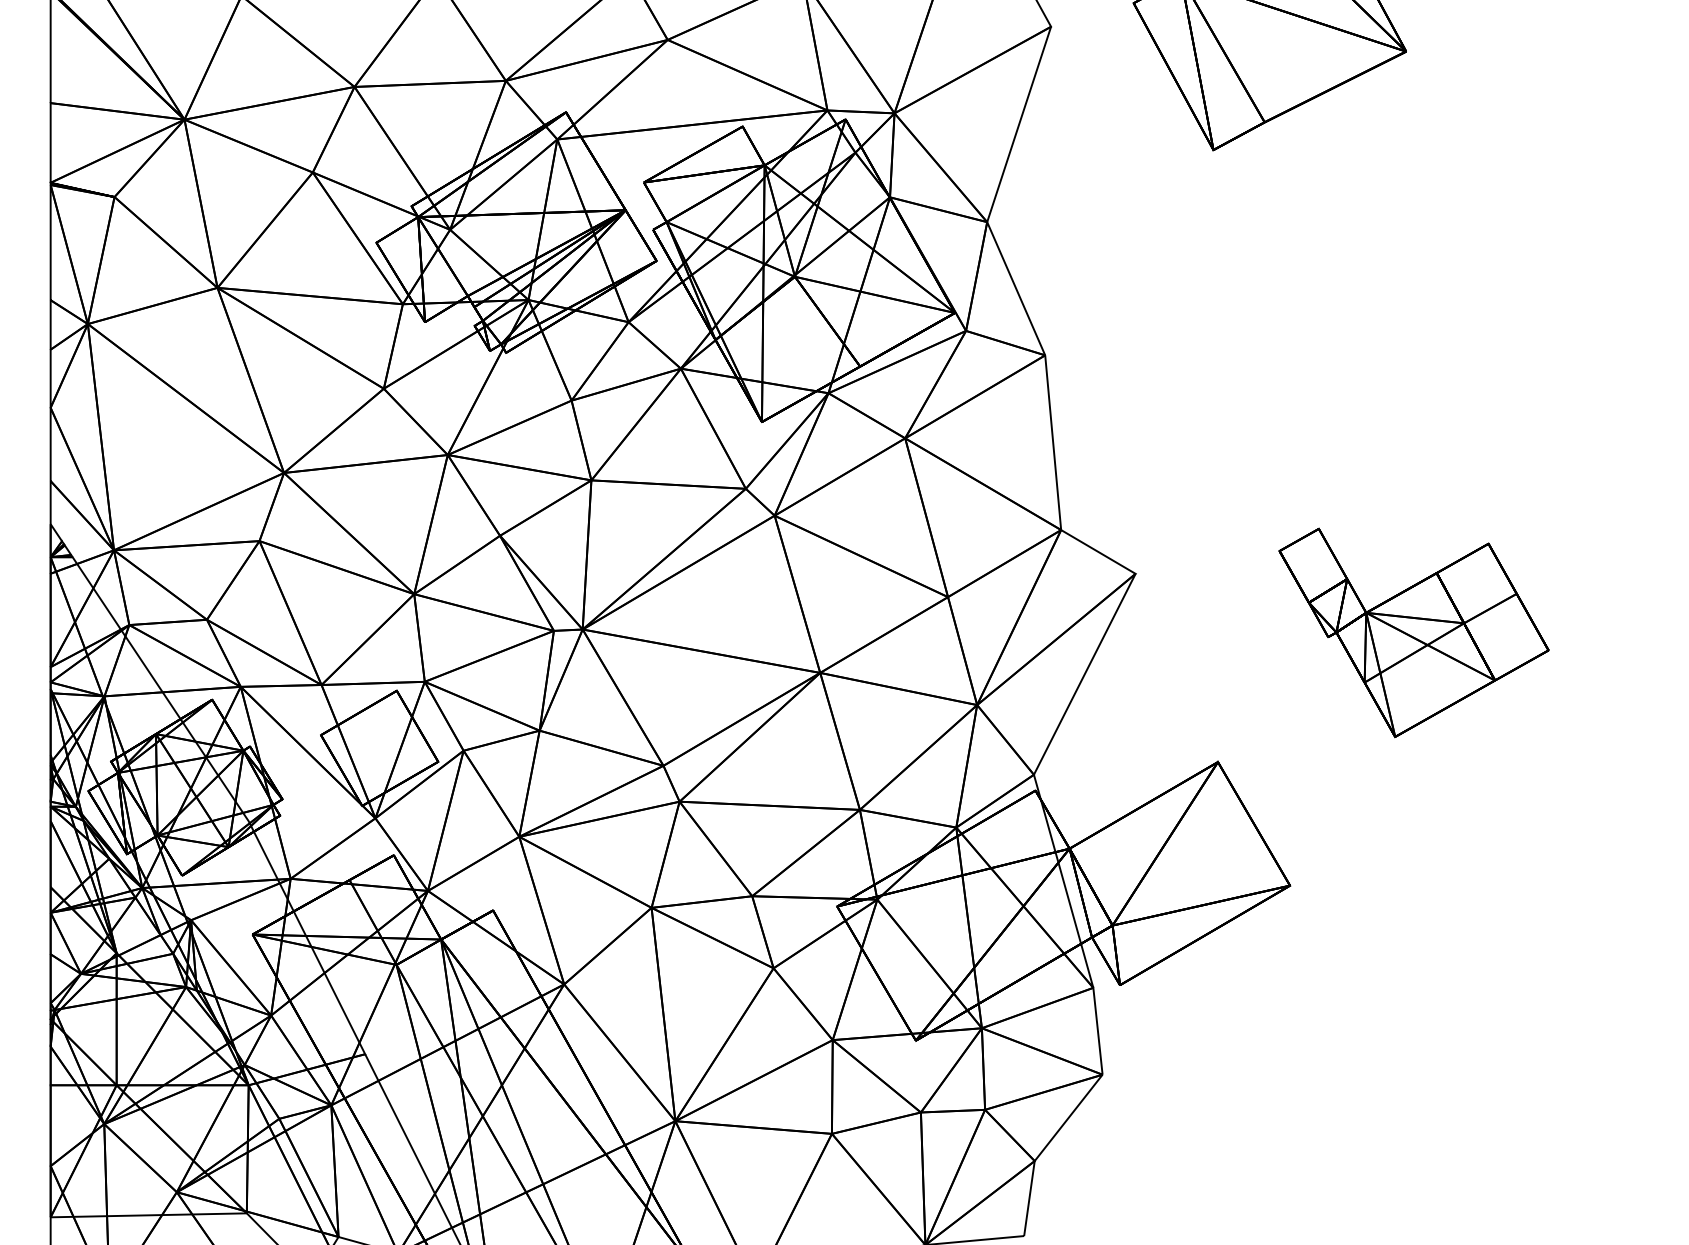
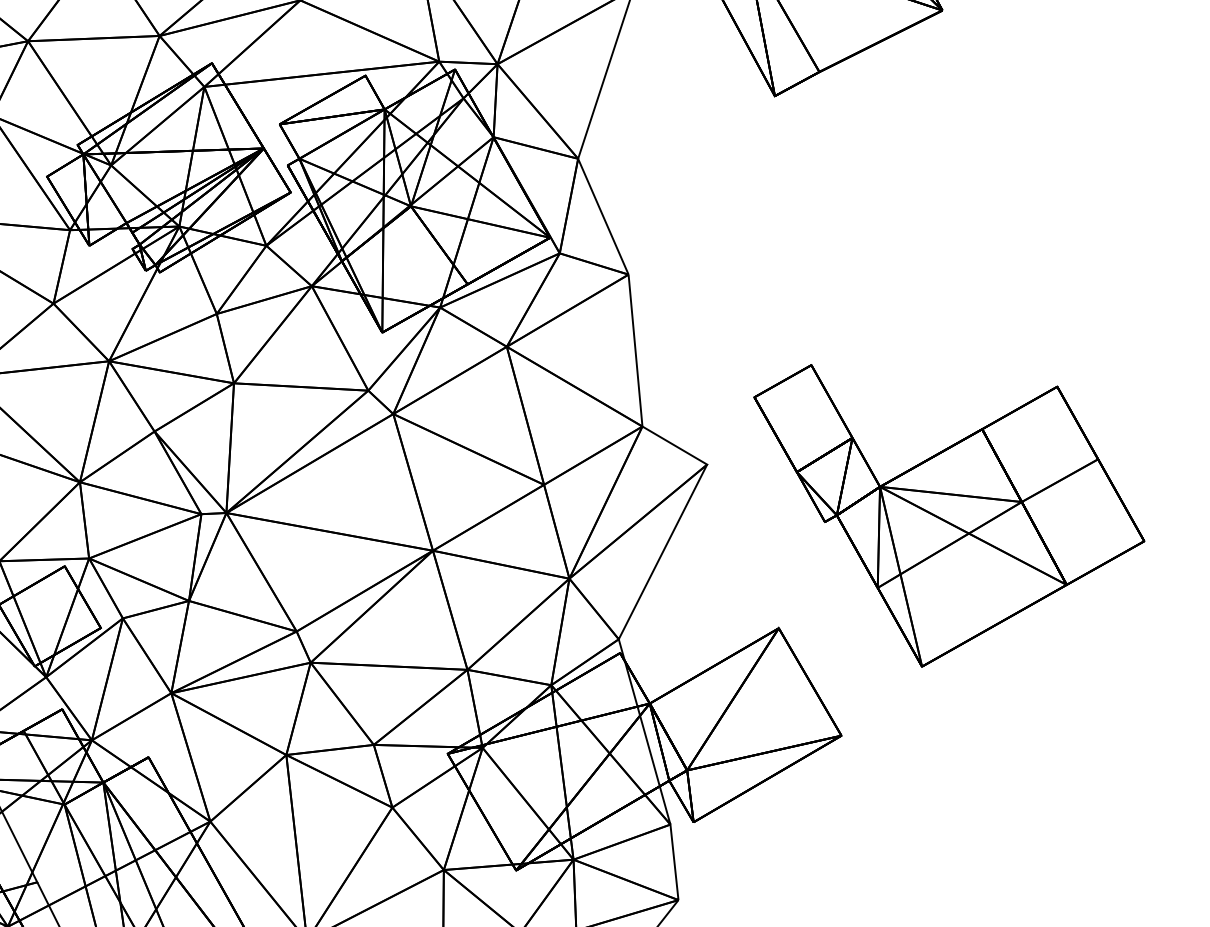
part: (1413, 632) -> (948, 515), size x1.67

